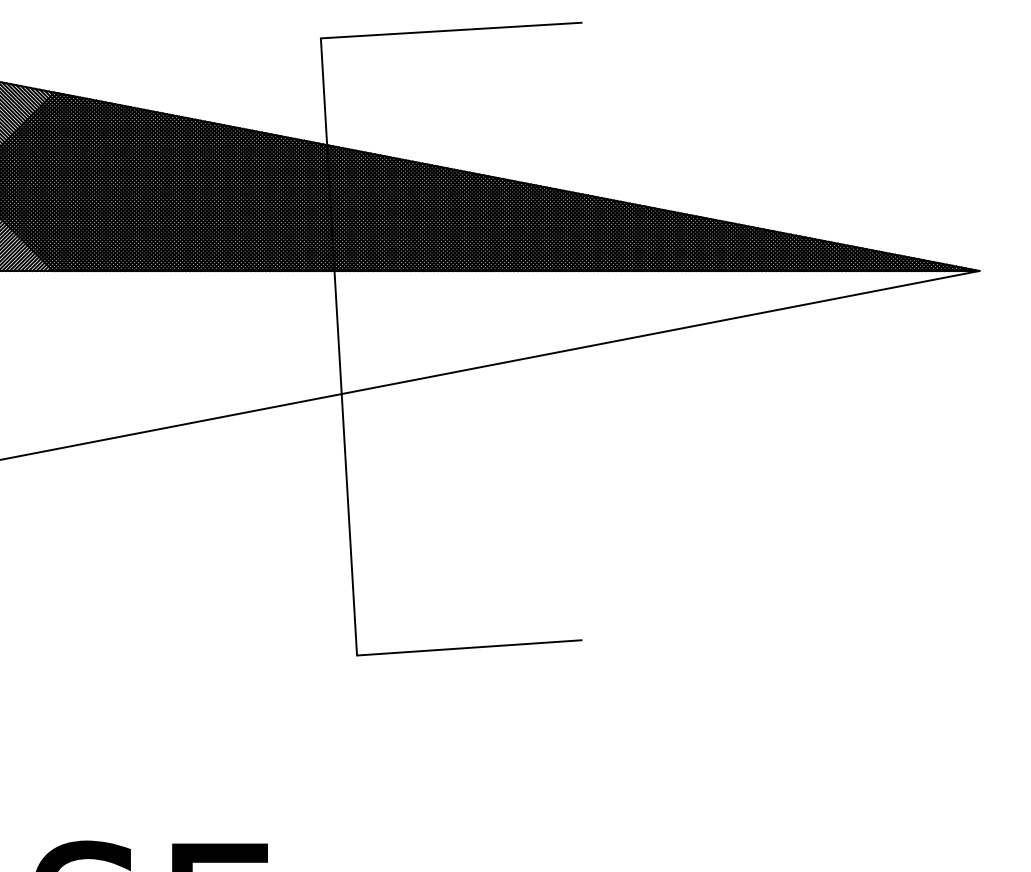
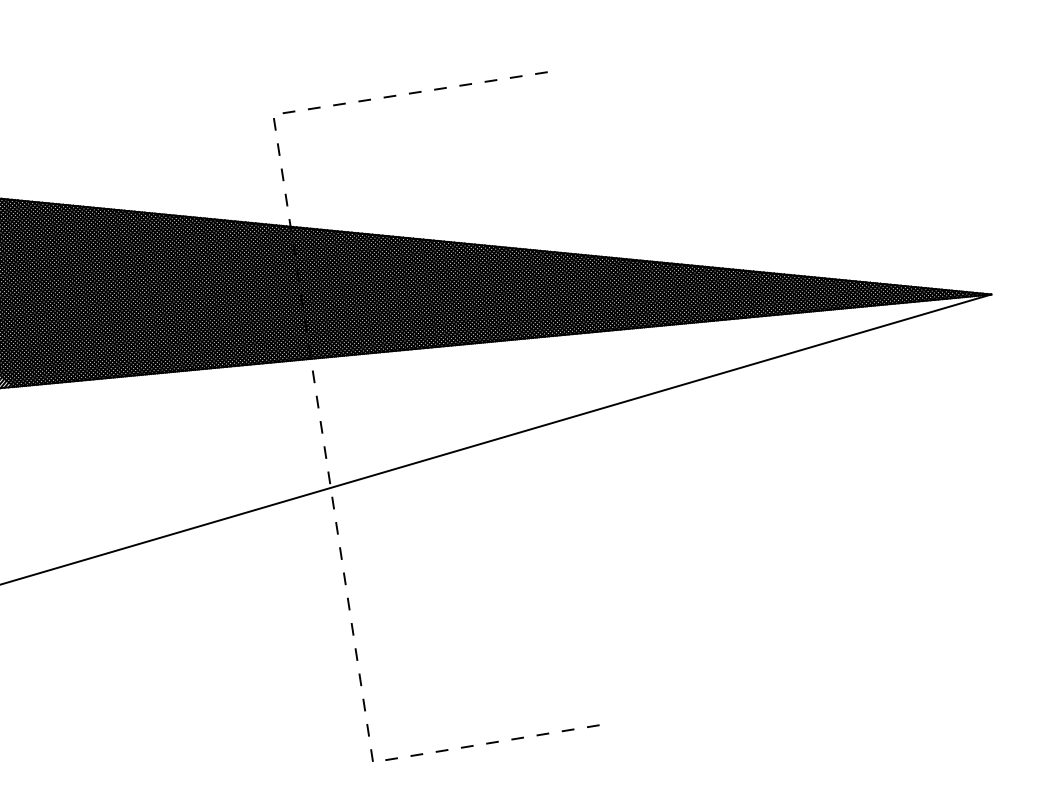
line: (337, 328) -> (319, 419), solid -> dashed

